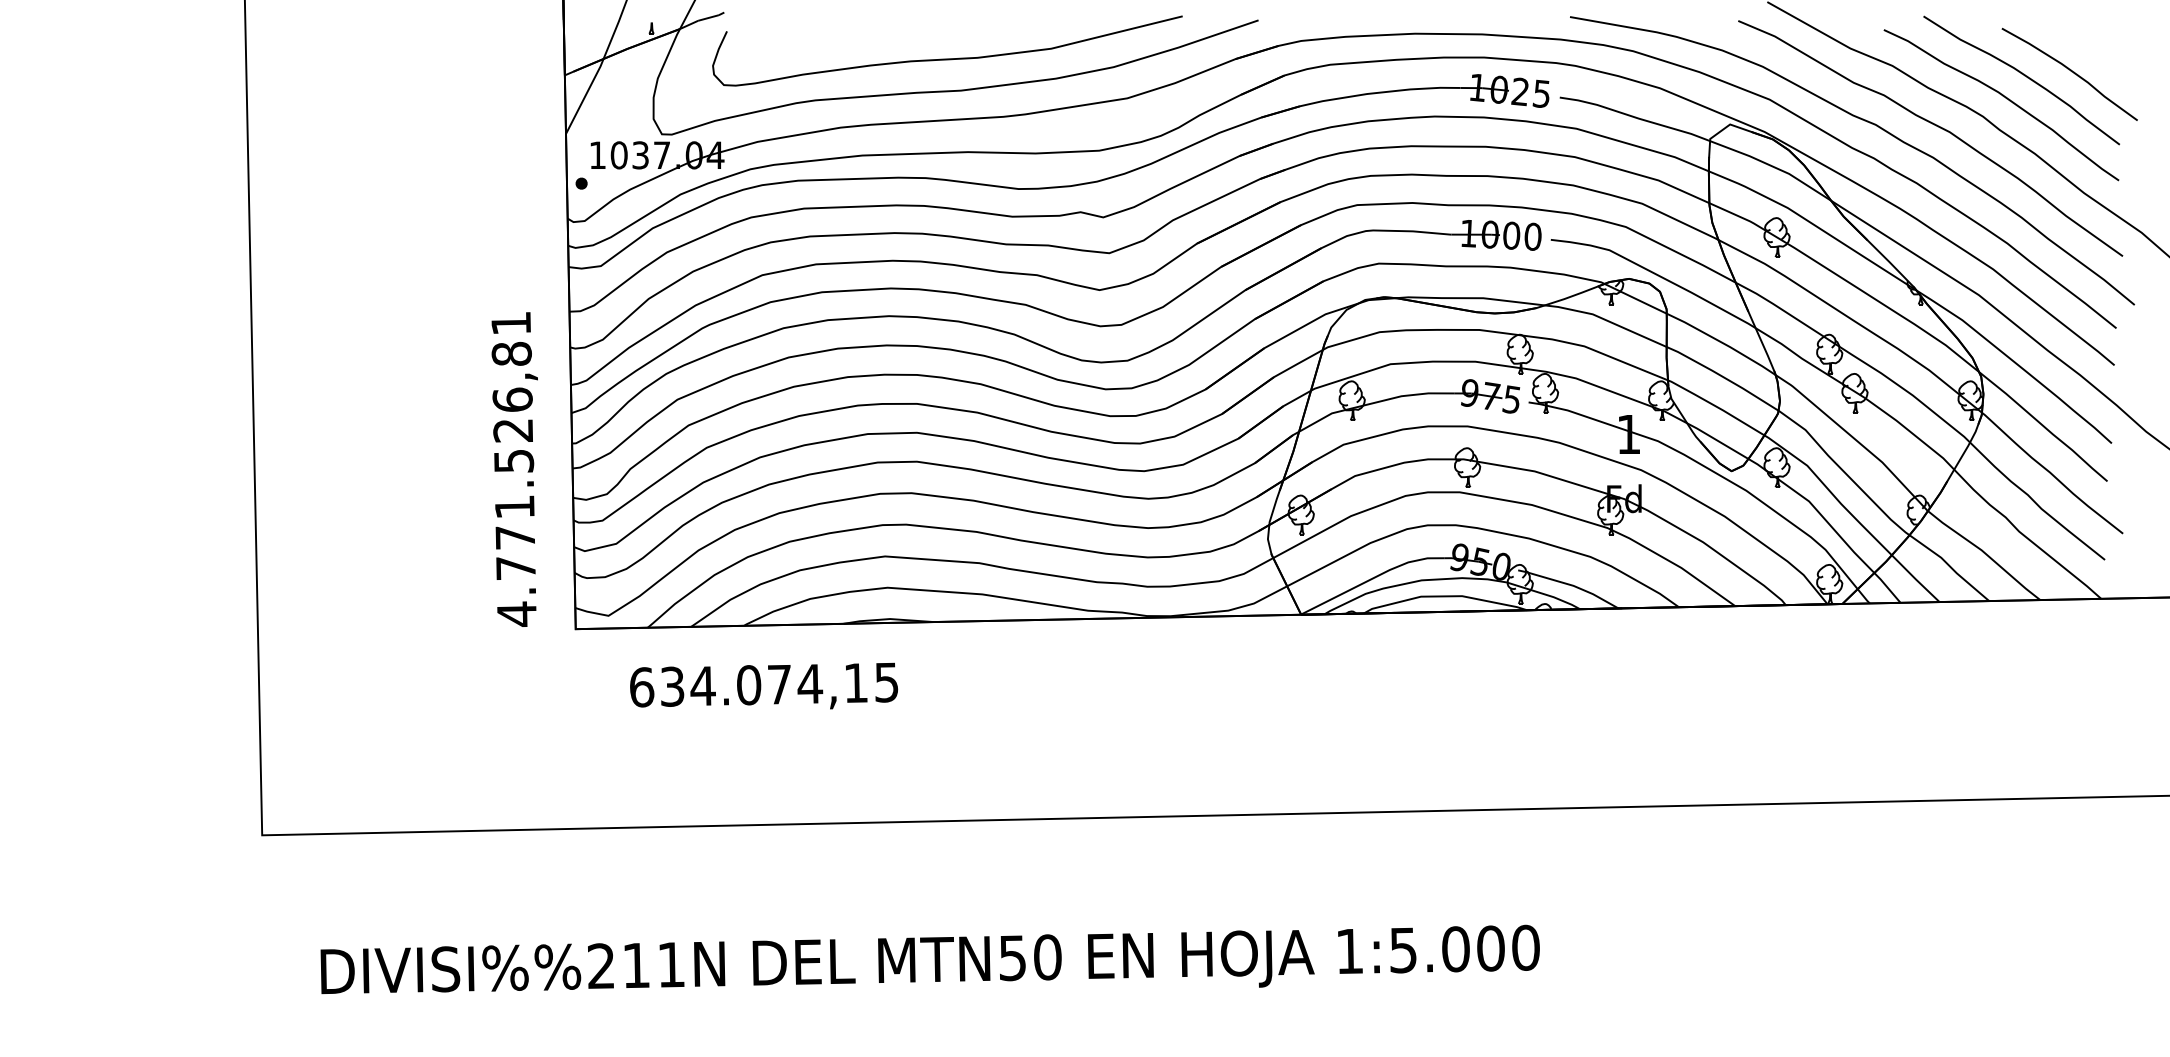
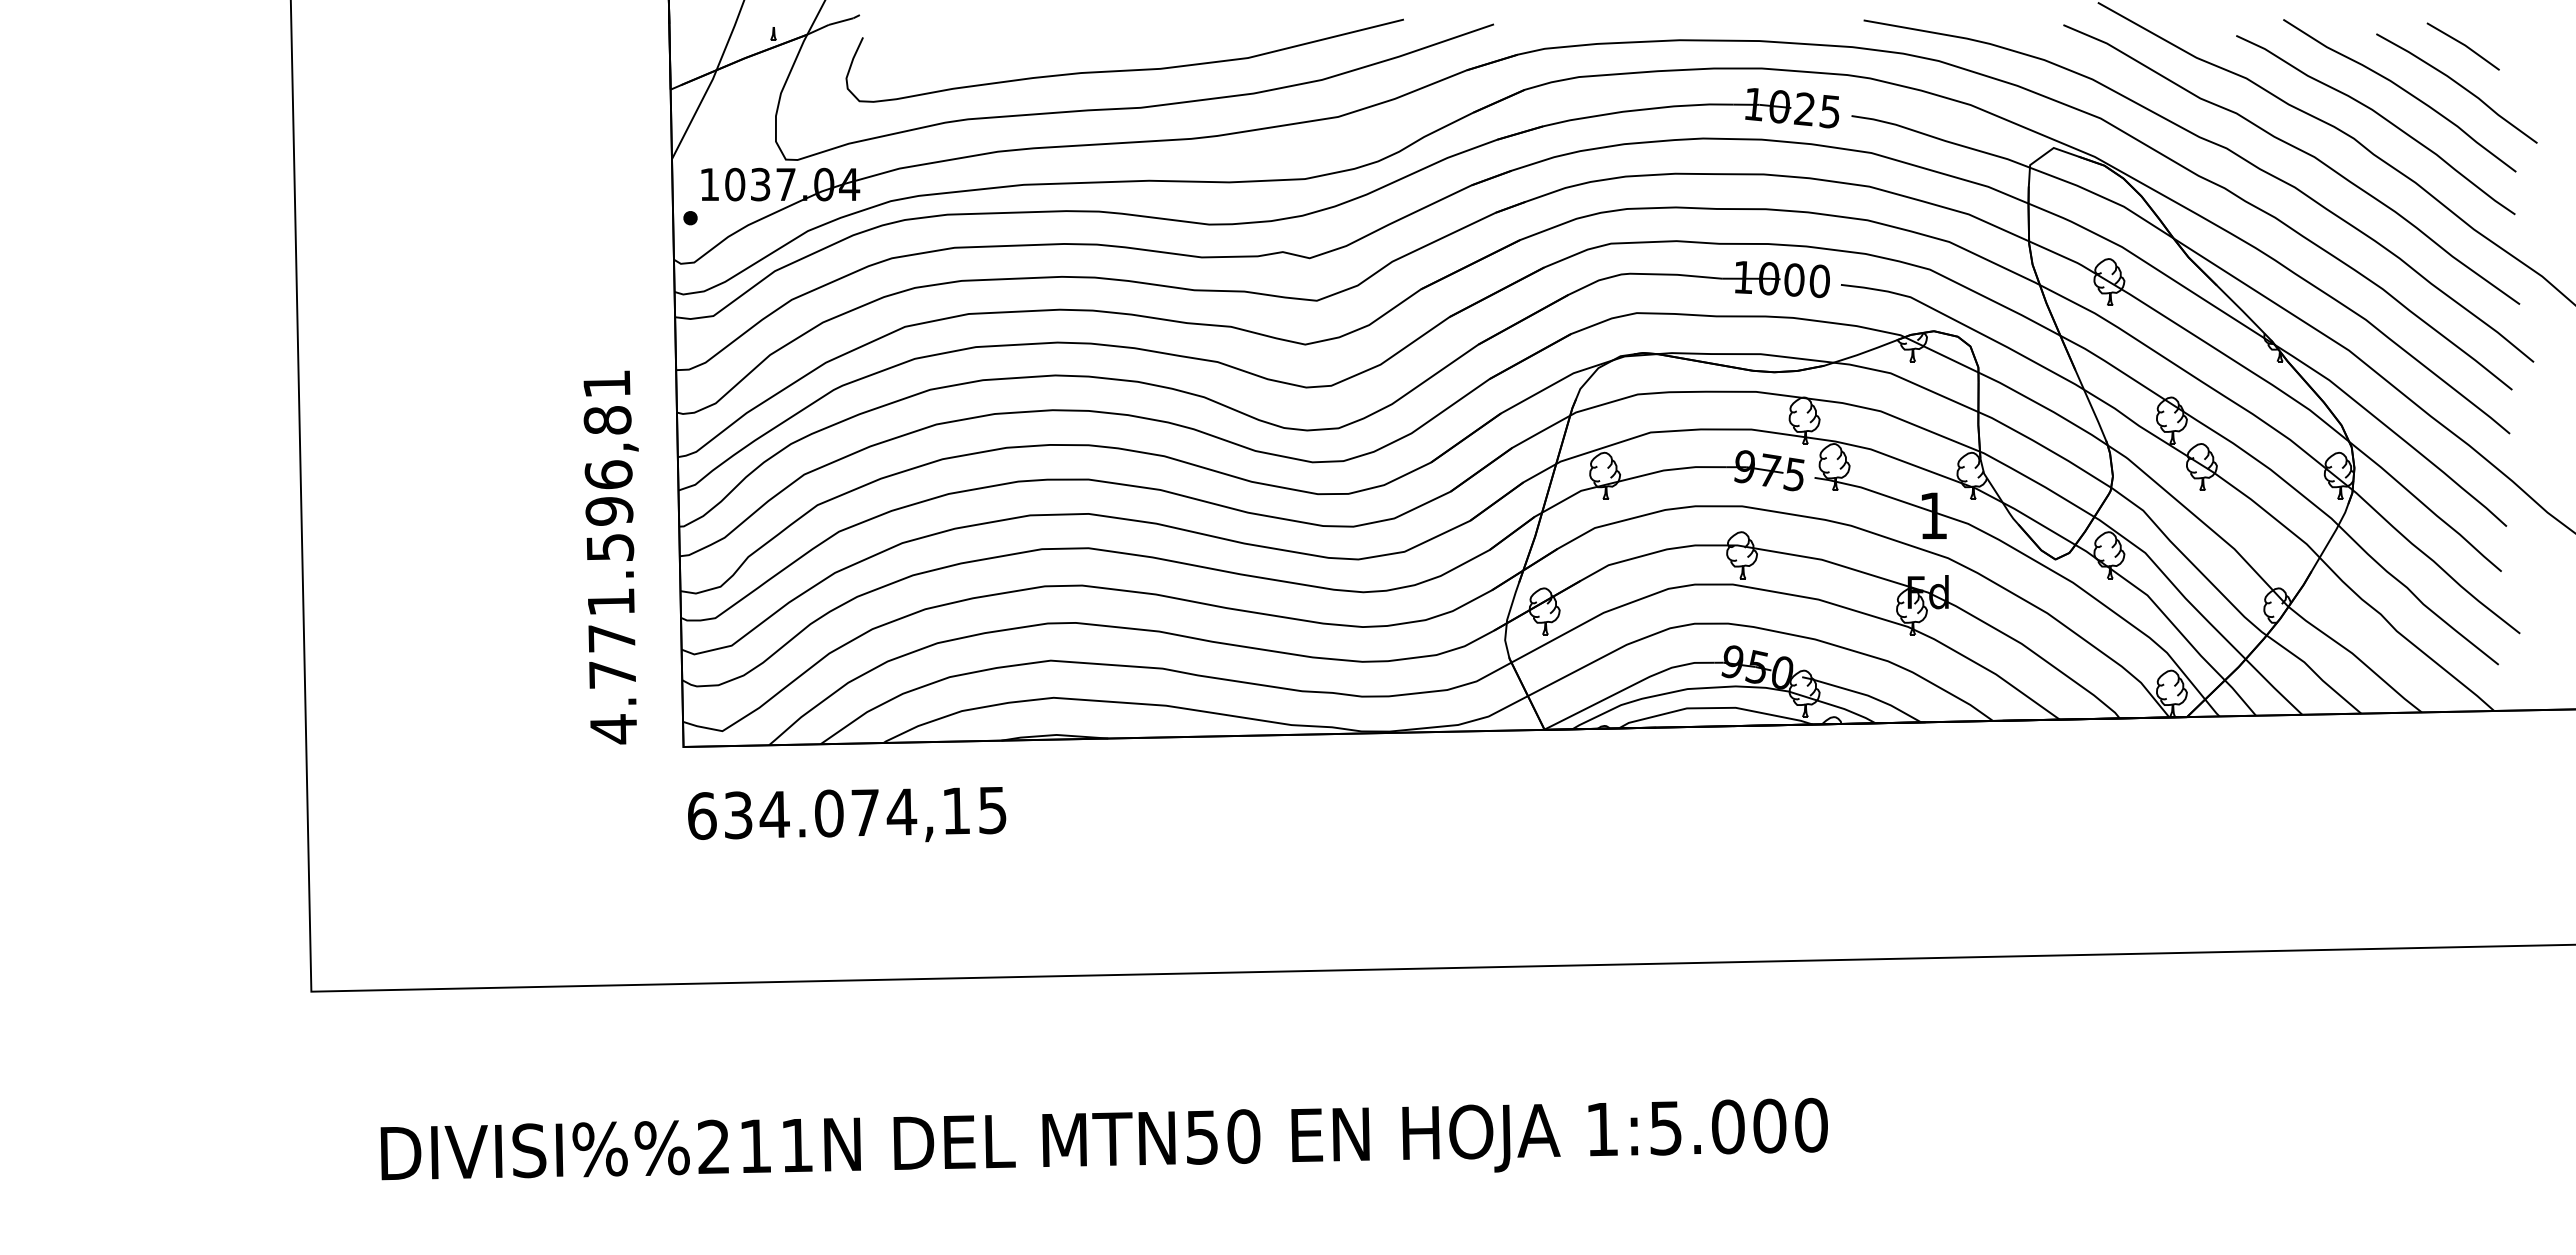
line: (2075, 38) -> (2463, 45), added
text: (513, 430) -> (609, 511), 4.771.526,81 -> 4.771.596,81
text: (764, 686) -> (847, 814), moved

